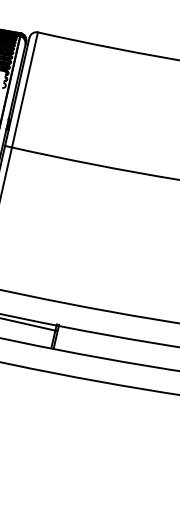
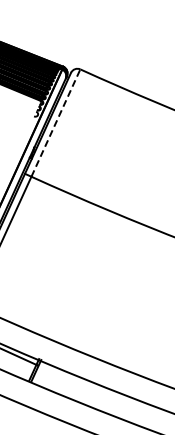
line: (24, 89) -> (55, 122), solid -> dashed

